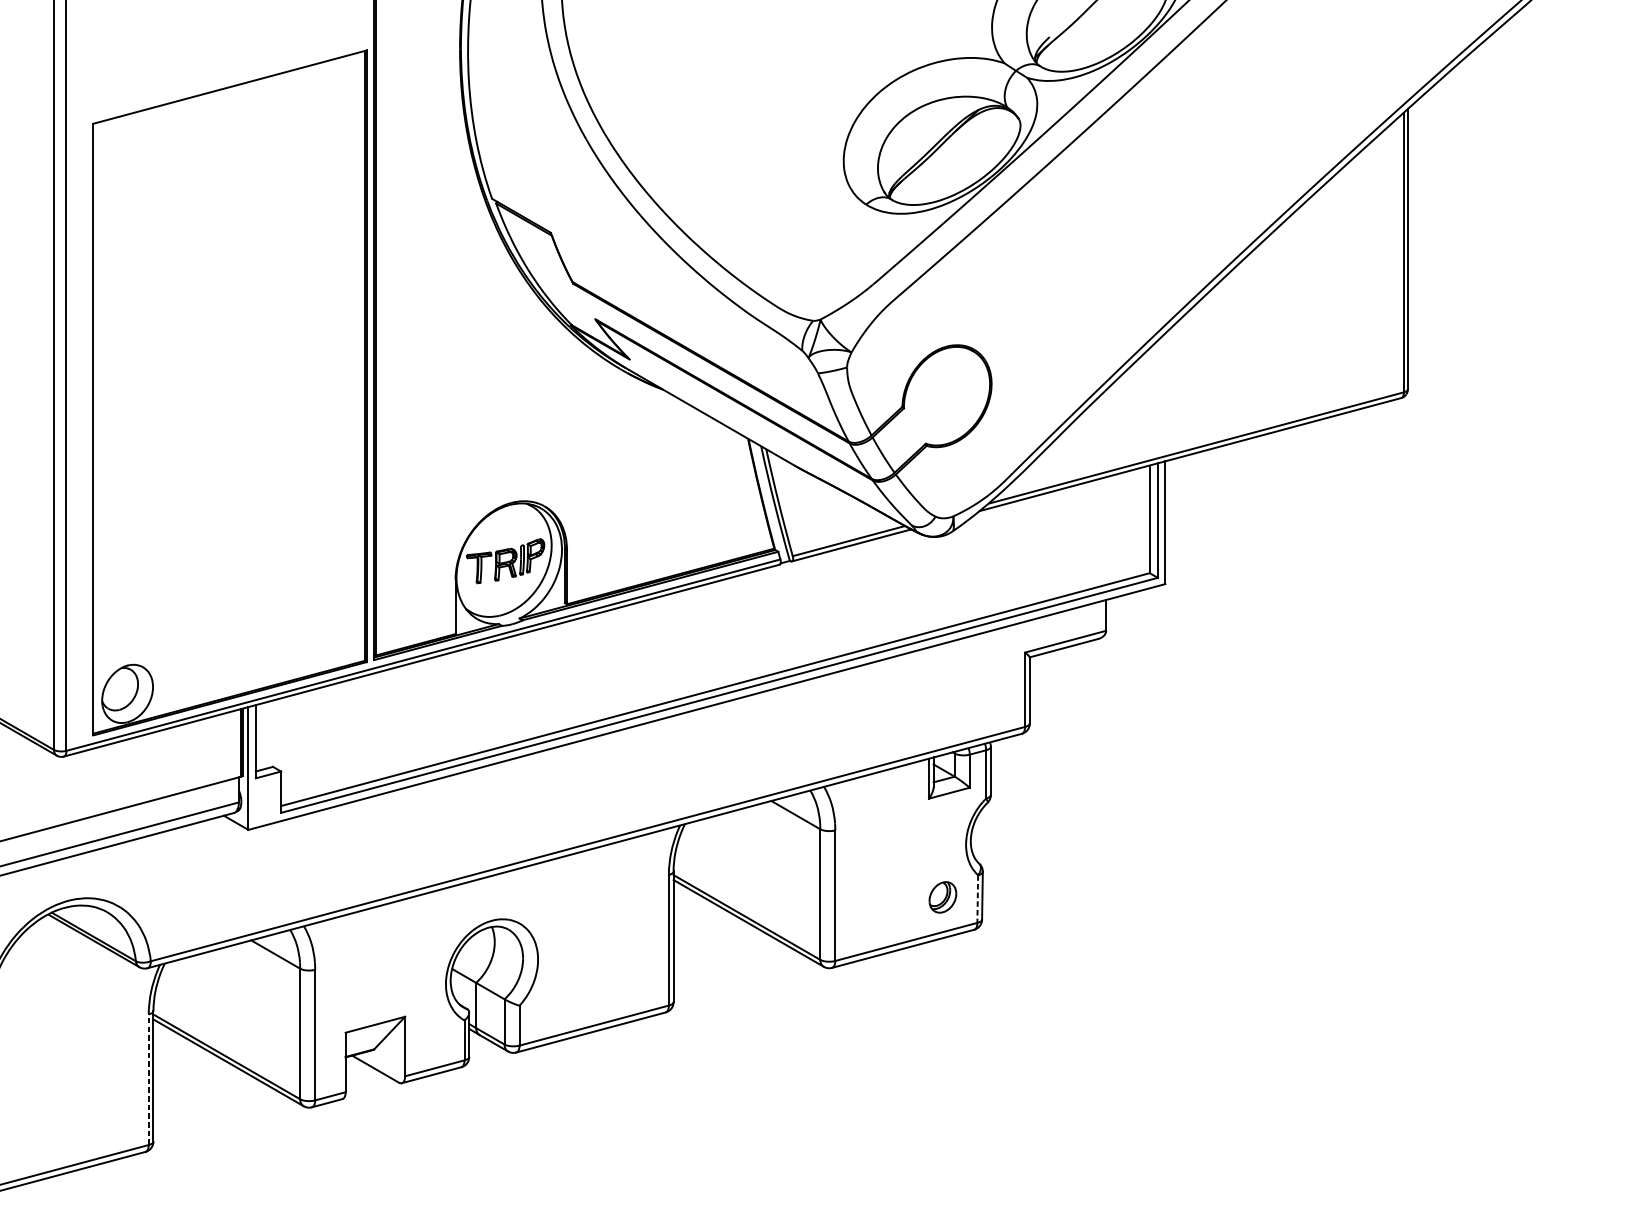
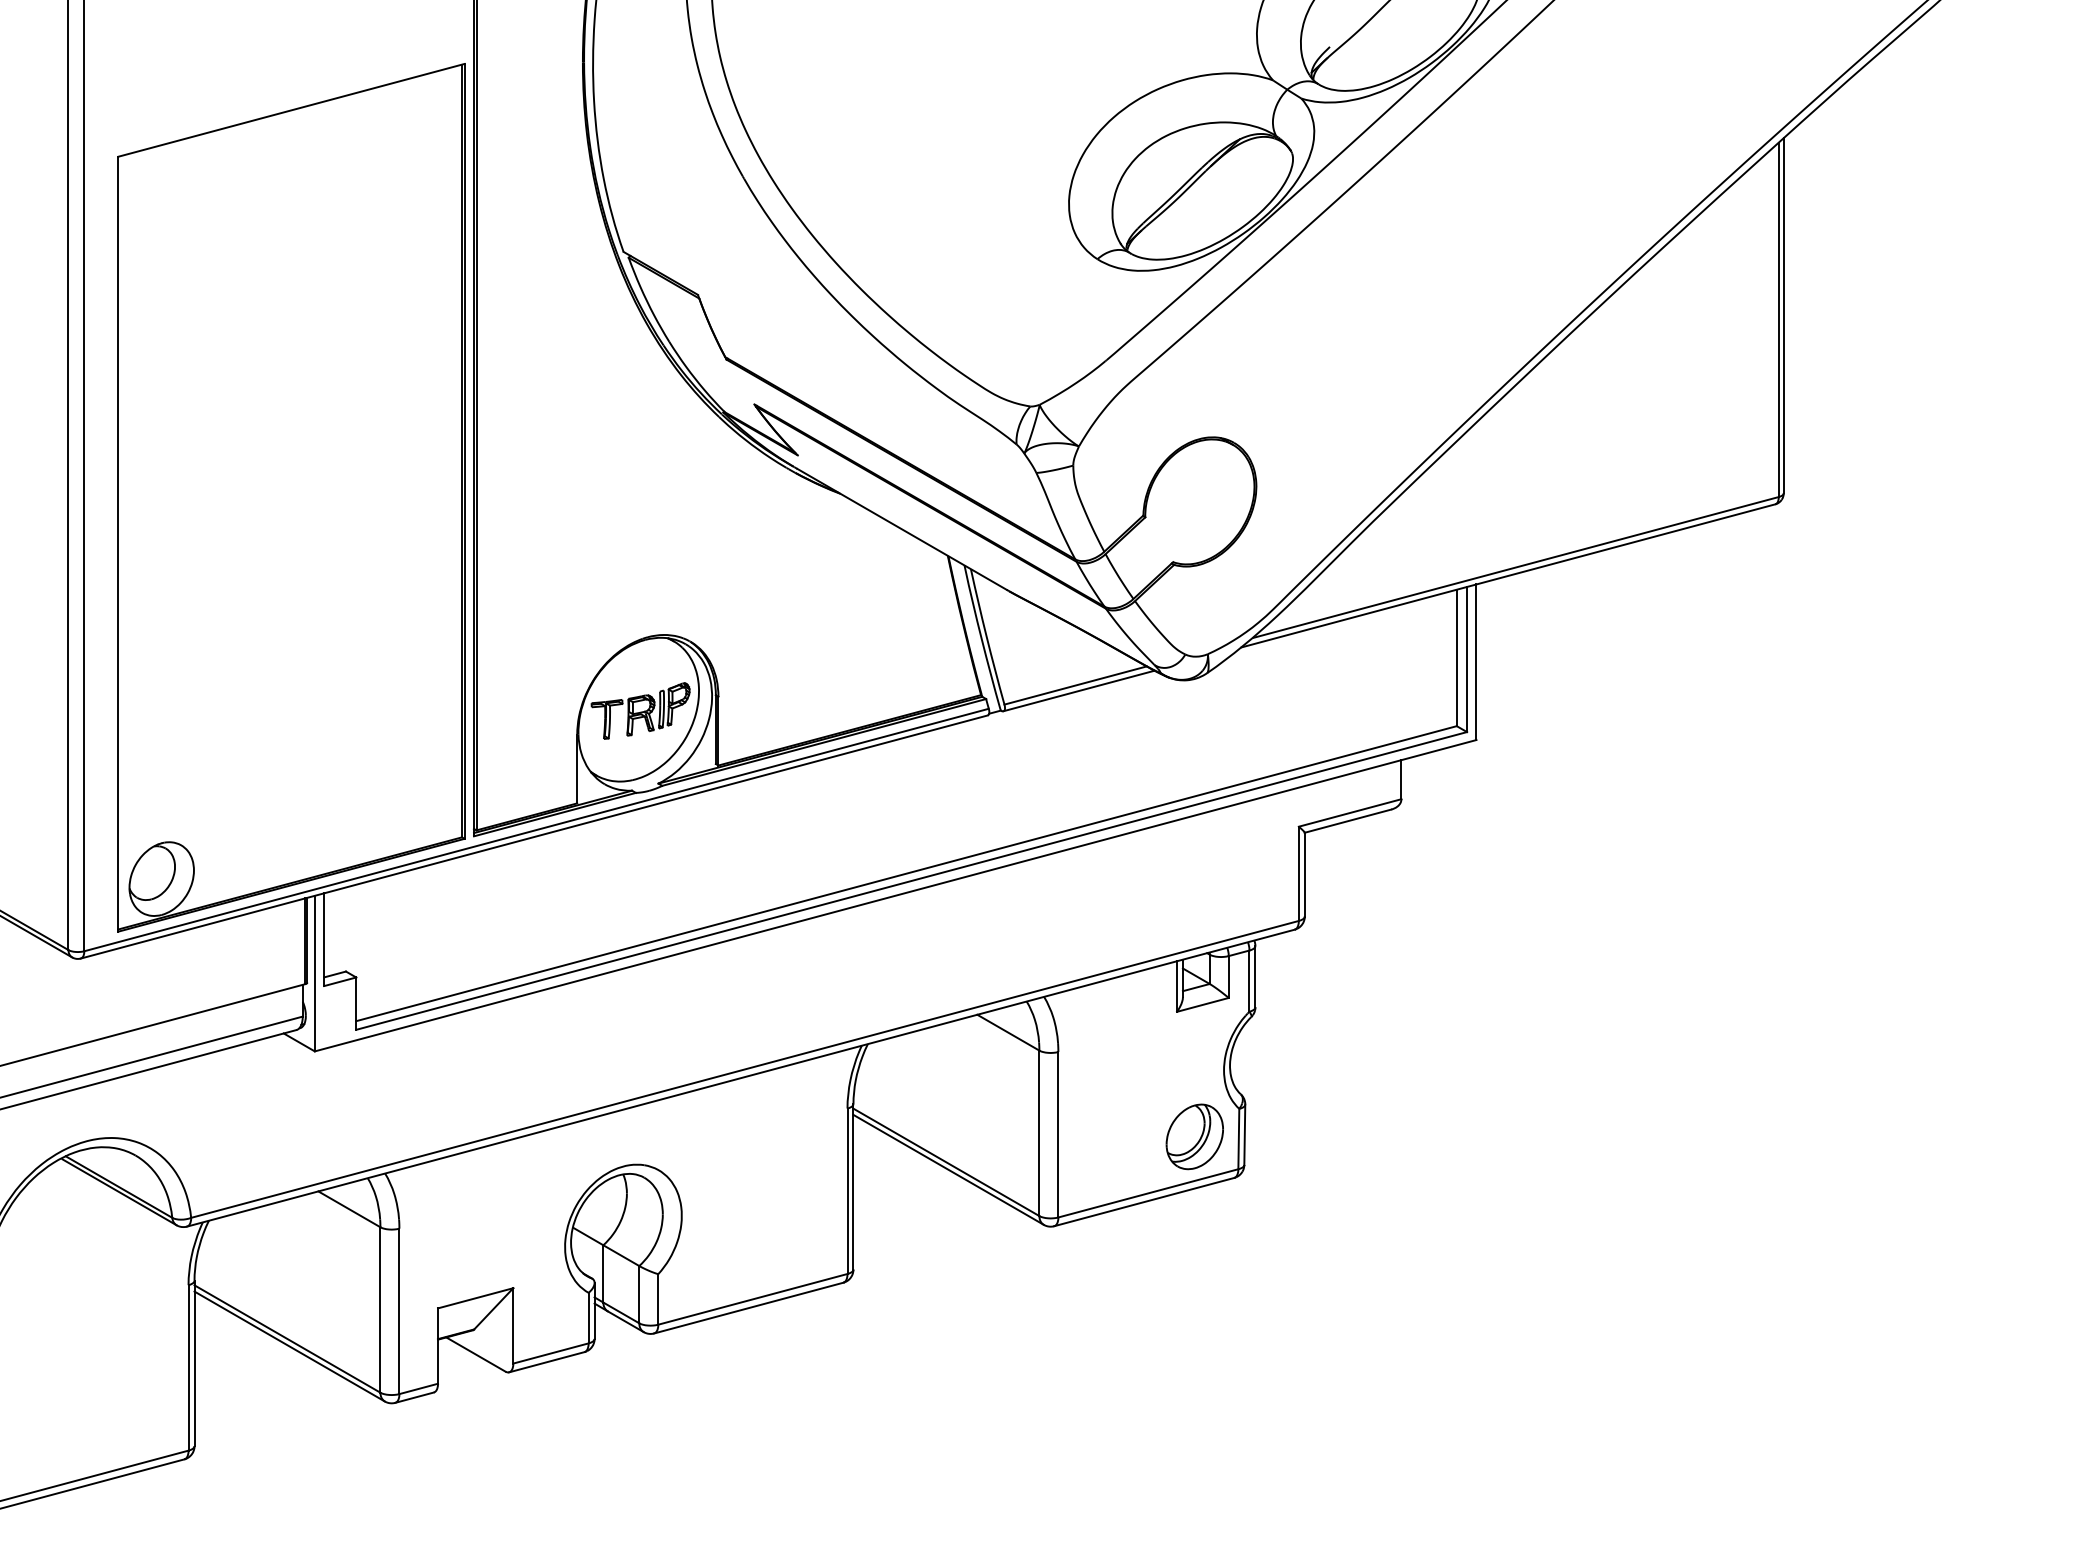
part: (942, 897) -> (1194, 1136), size x1.67
line: (977, 899) -> (1238, 1139), dashed -> solid
line: (148, 1079) -> (188, 1367), dashed -> solid

